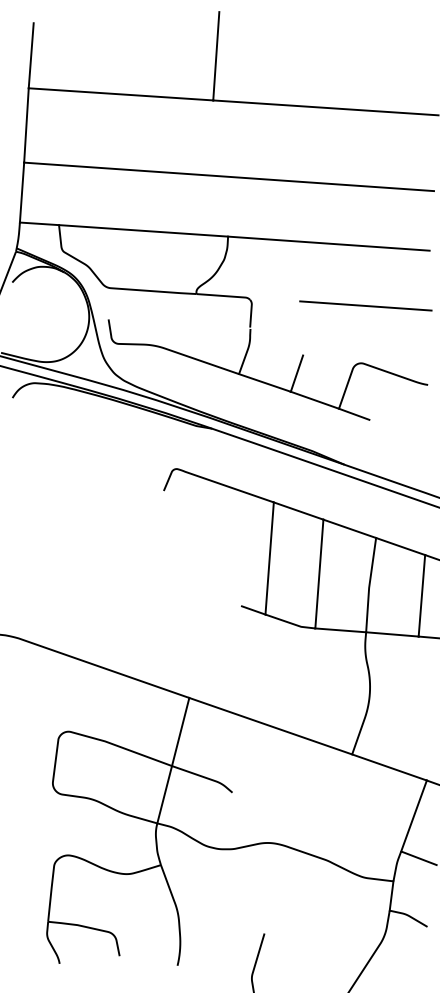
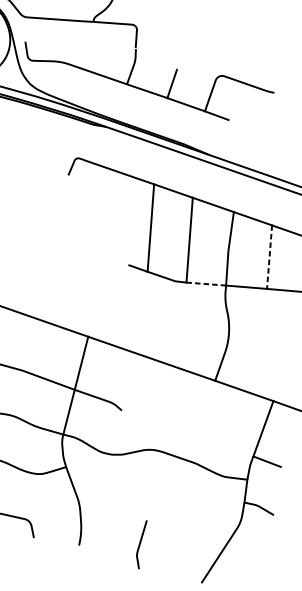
line: (365, 305) -> (225, 30), removed
line: (421, 595) -> (269, 256), solid -> dashed
line: (341, 630) -> (206, 284), solid -> dashed

